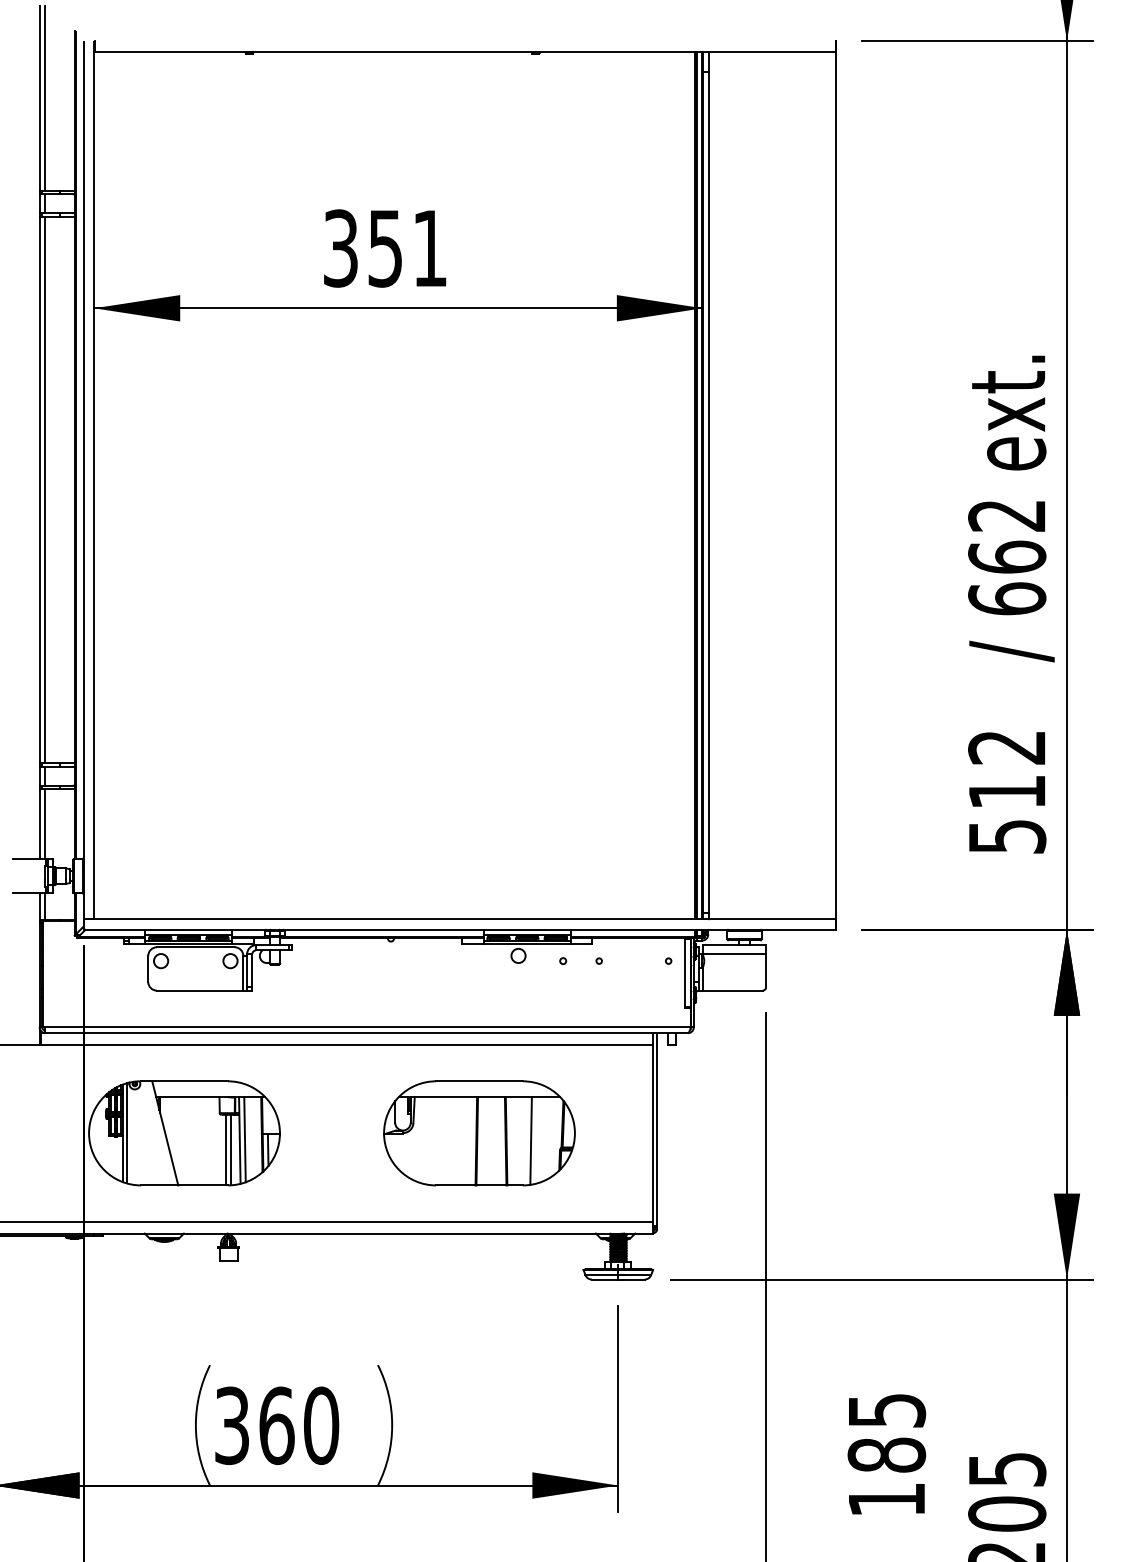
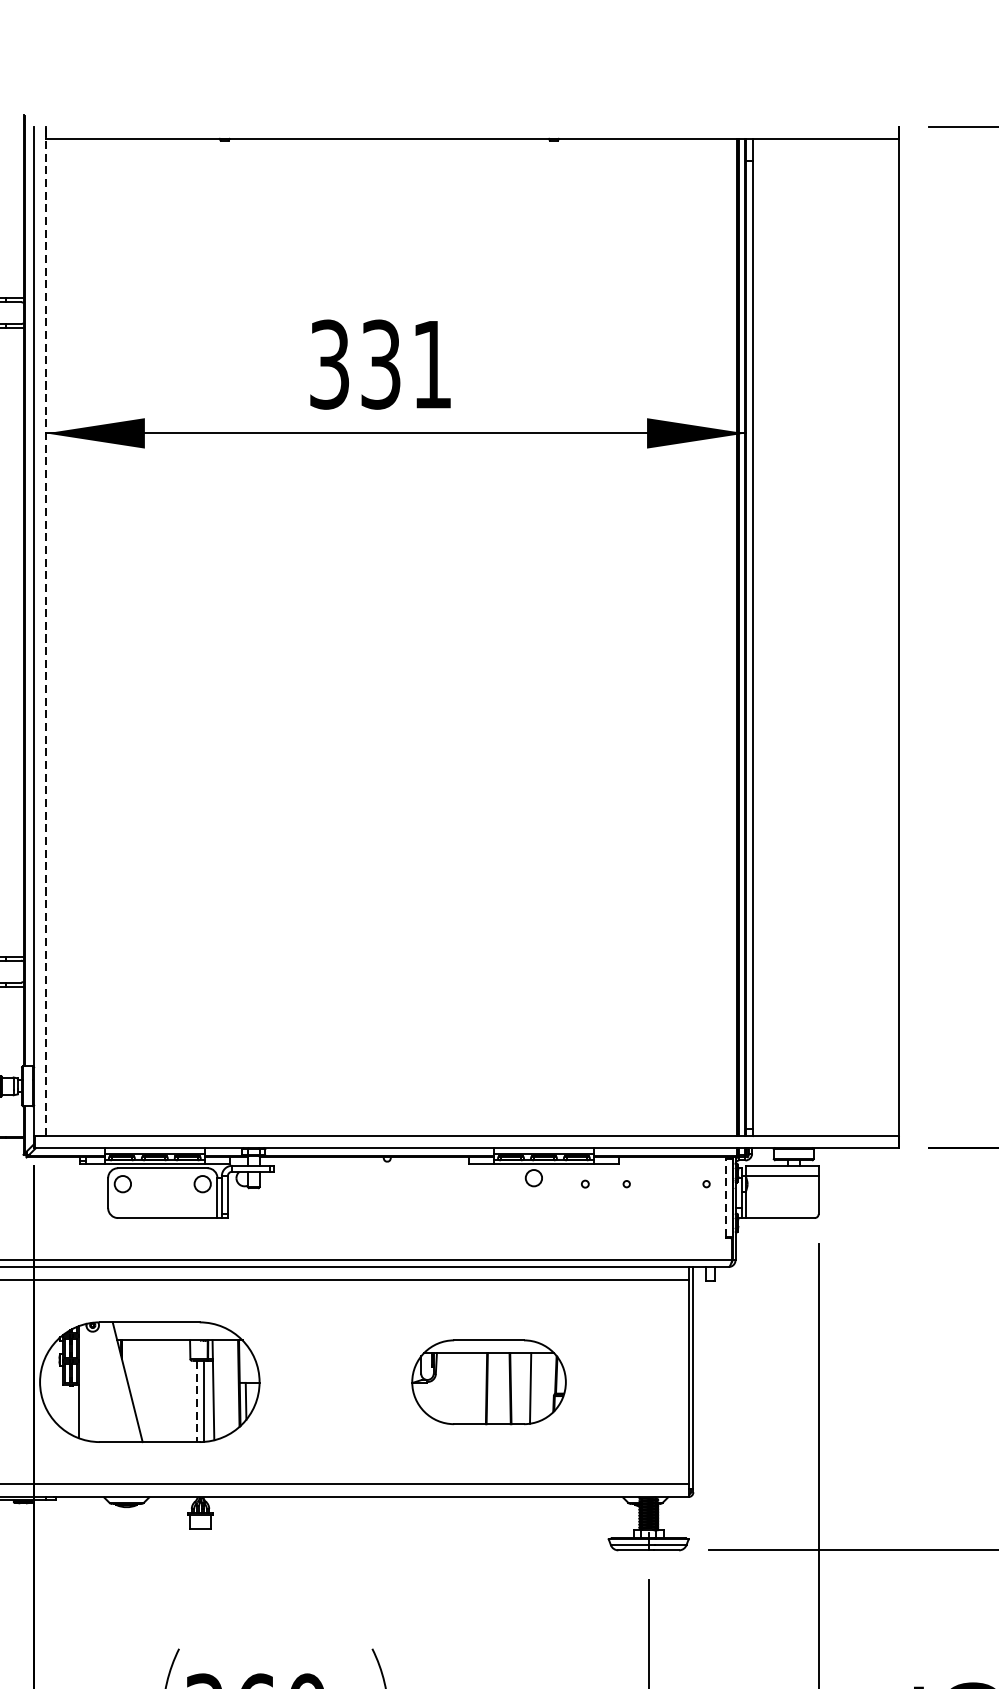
text: (385, 248) -> (380, 364), 351 -> 331
line: (94, 480) -> (46, 631), solid -> dashed
line: (685, 973) -> (725, 1198), solid -> dashed
line: (126, 1133) -> (83, 1382), removed
part: (479, 1133) -> (489, 1382), size x0.7
line: (244, 1139) -> (218, 1389), removed
line: (225, 1150) -> (196, 1401), solid -> dashed

